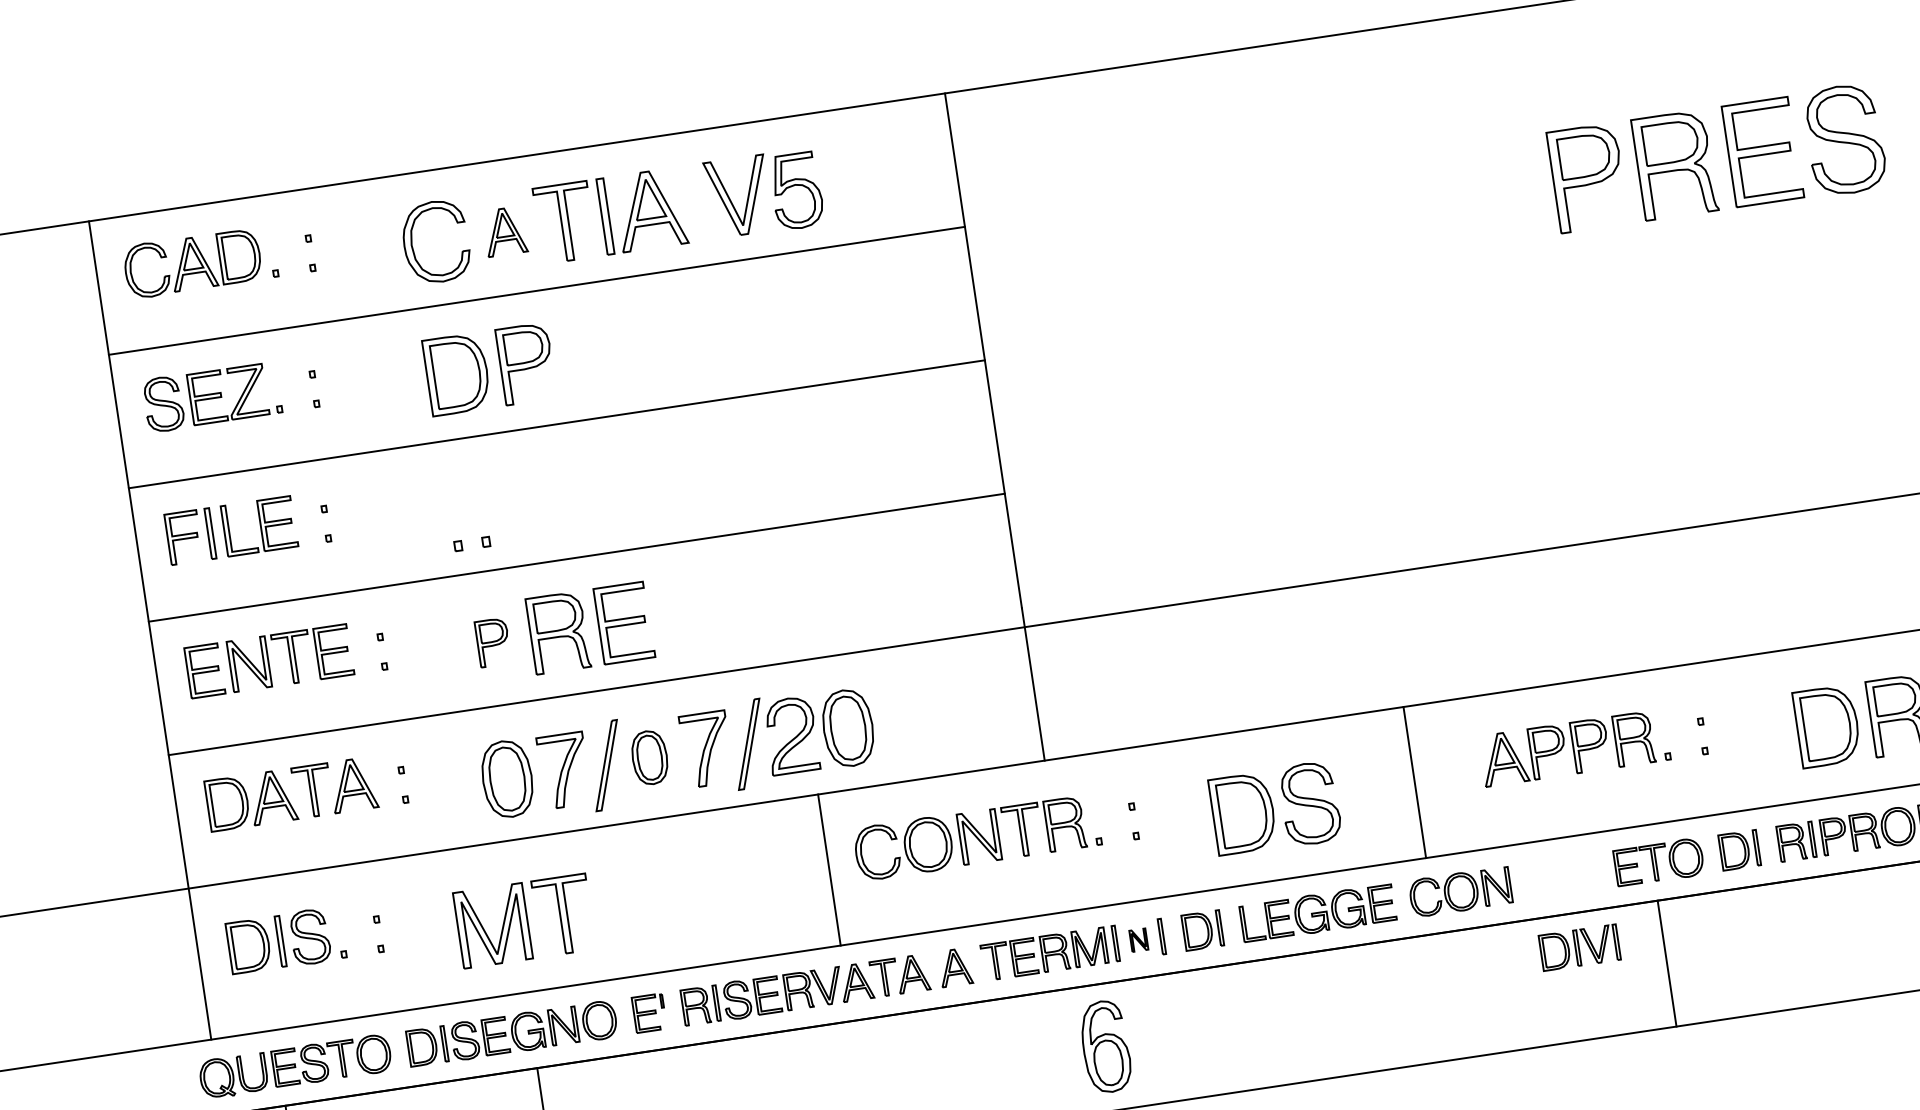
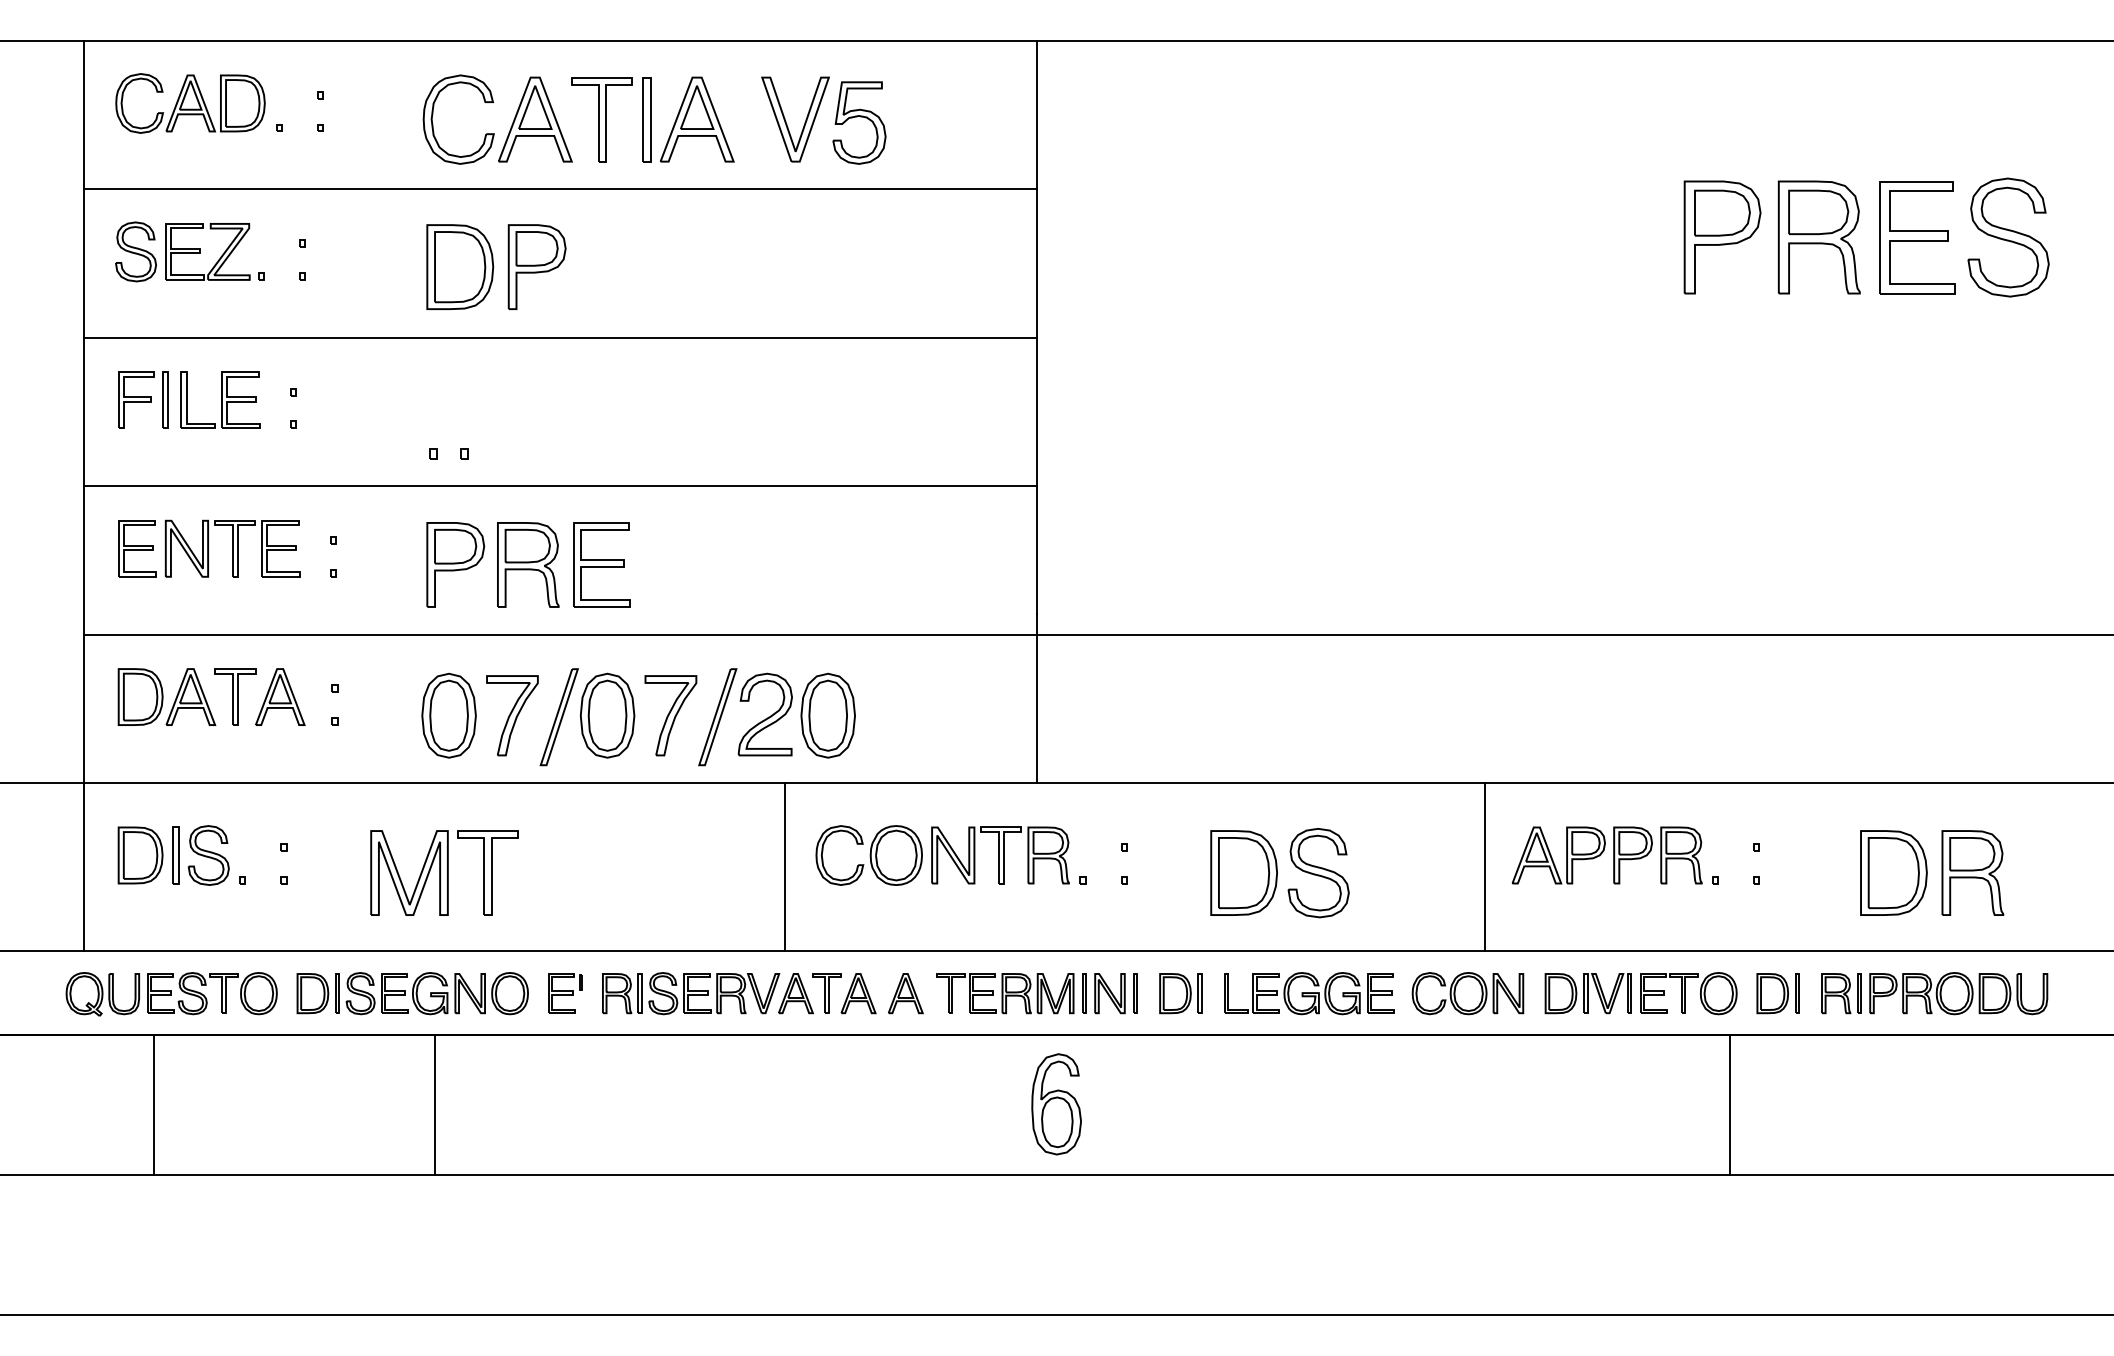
part: (505, 231) -> (535, 119), size x1.67
part: (492, 642) -> (455, 564), size x1.67
part: (649, 757) -> (607, 715), size x1.43
line: (1414, 783) -> (1484, 867), moved
part: (1138, 940) -> (1109, 993), size x1.67
part: (1578, 947) -> (1587, 993), moved
line: (1666, 964) -> (1729, 1105), moved

